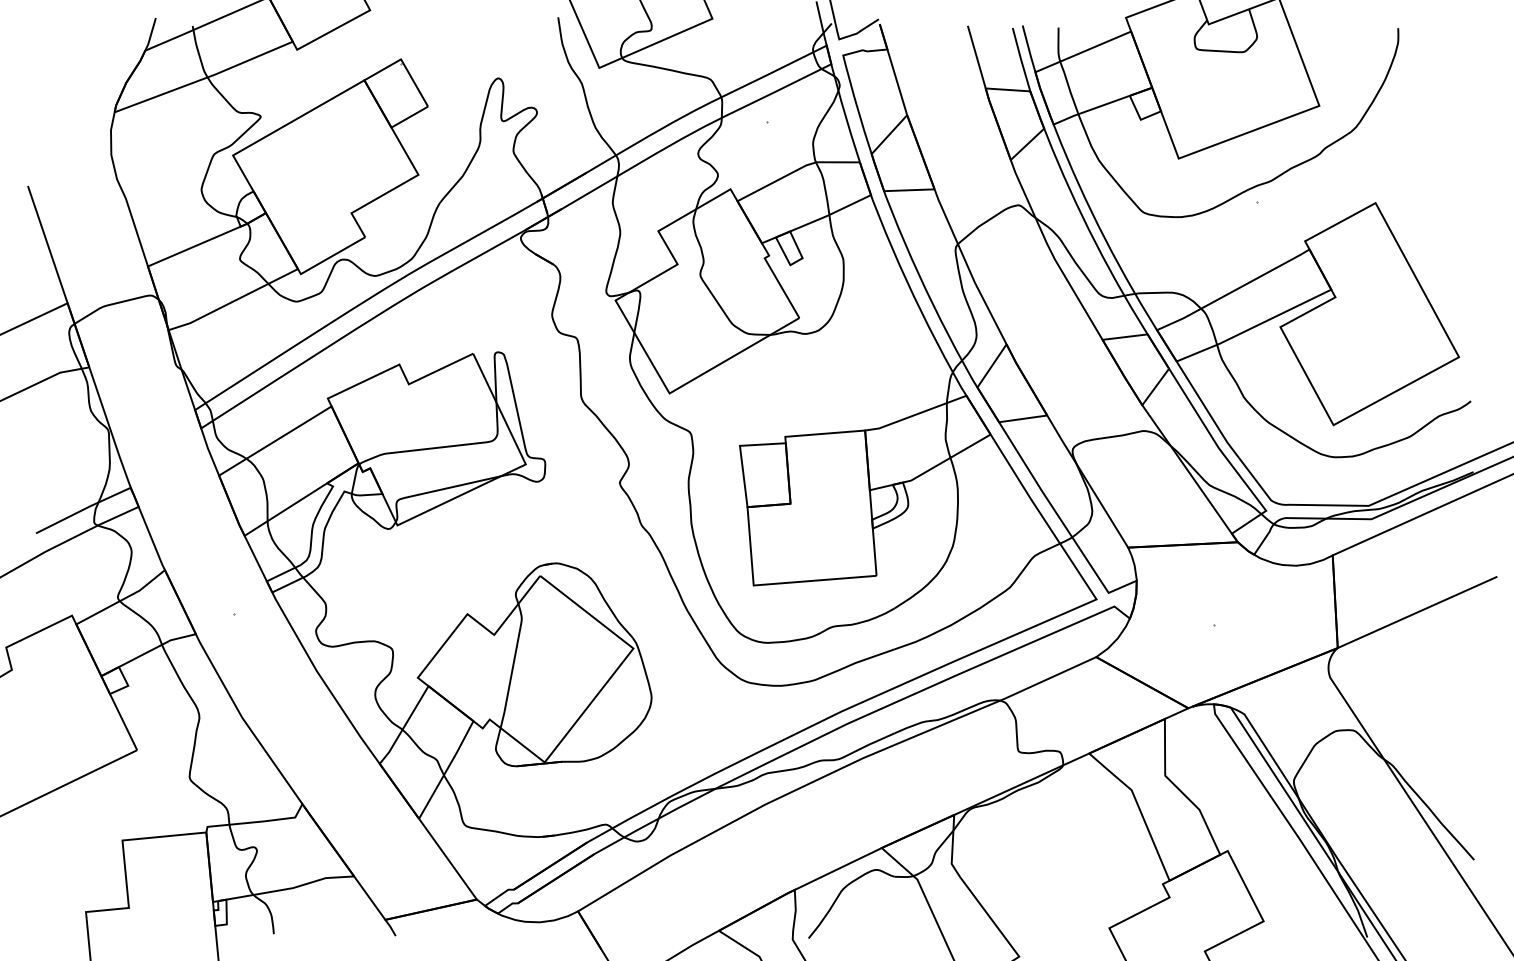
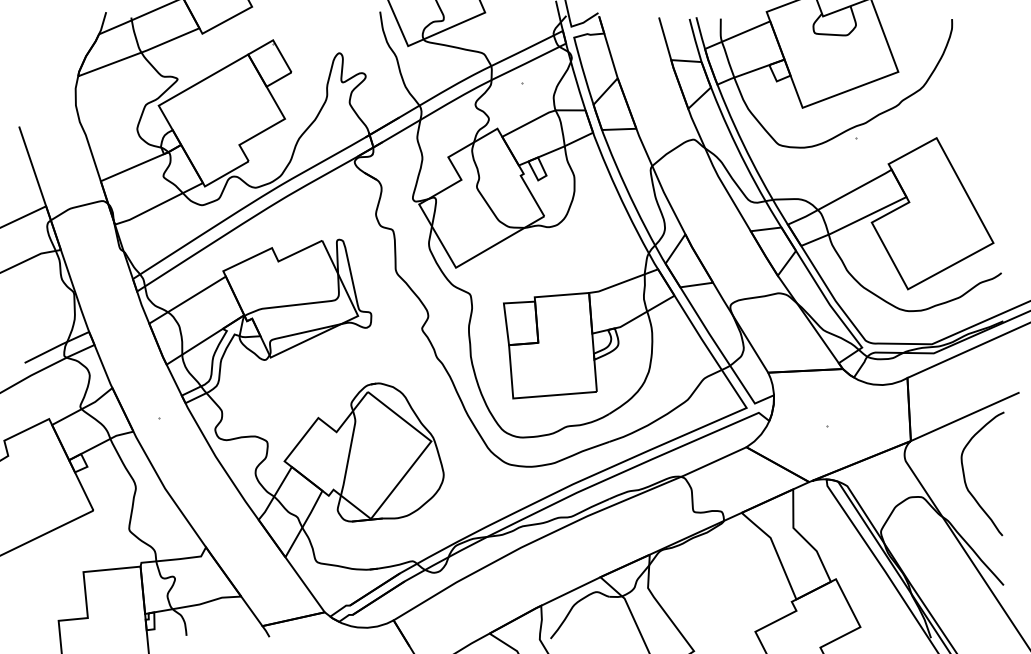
curve: (1417, 701) -> (965, 477), added

